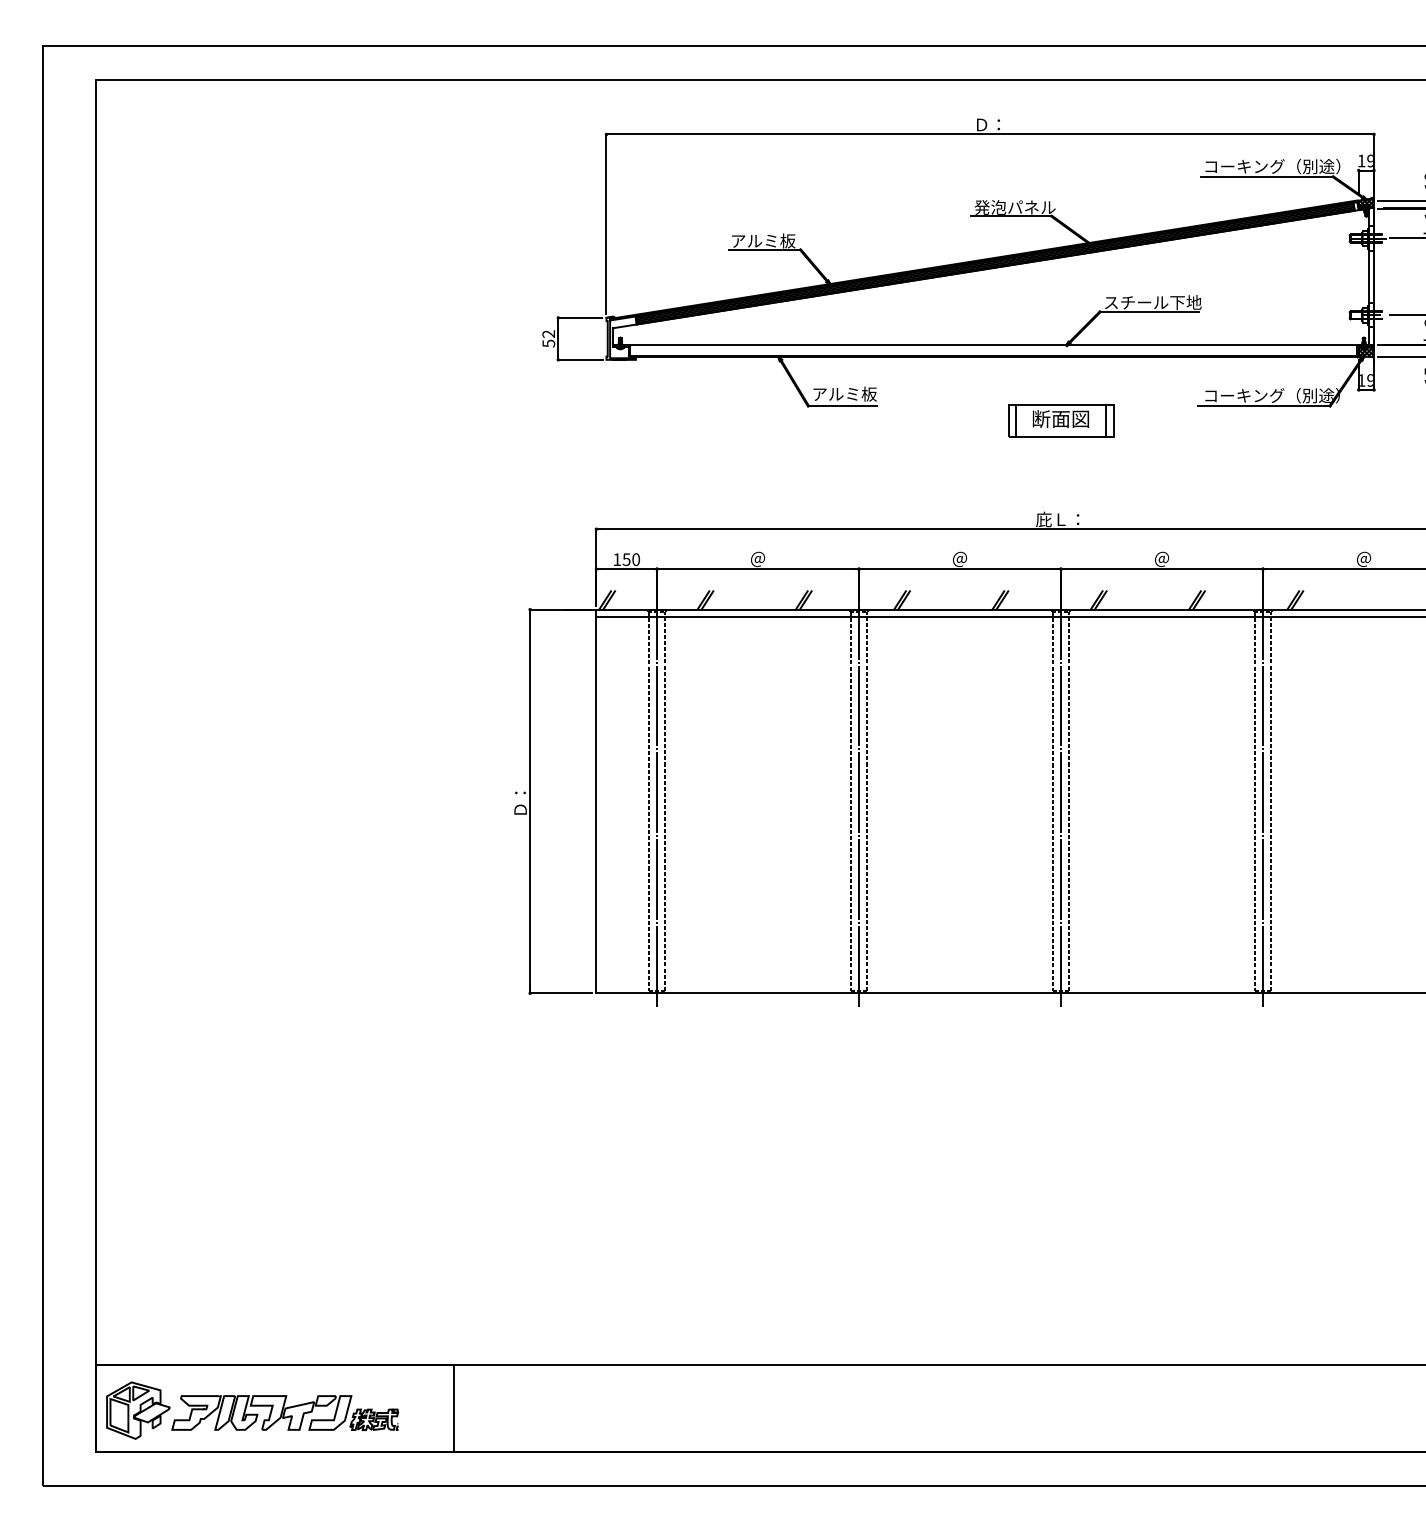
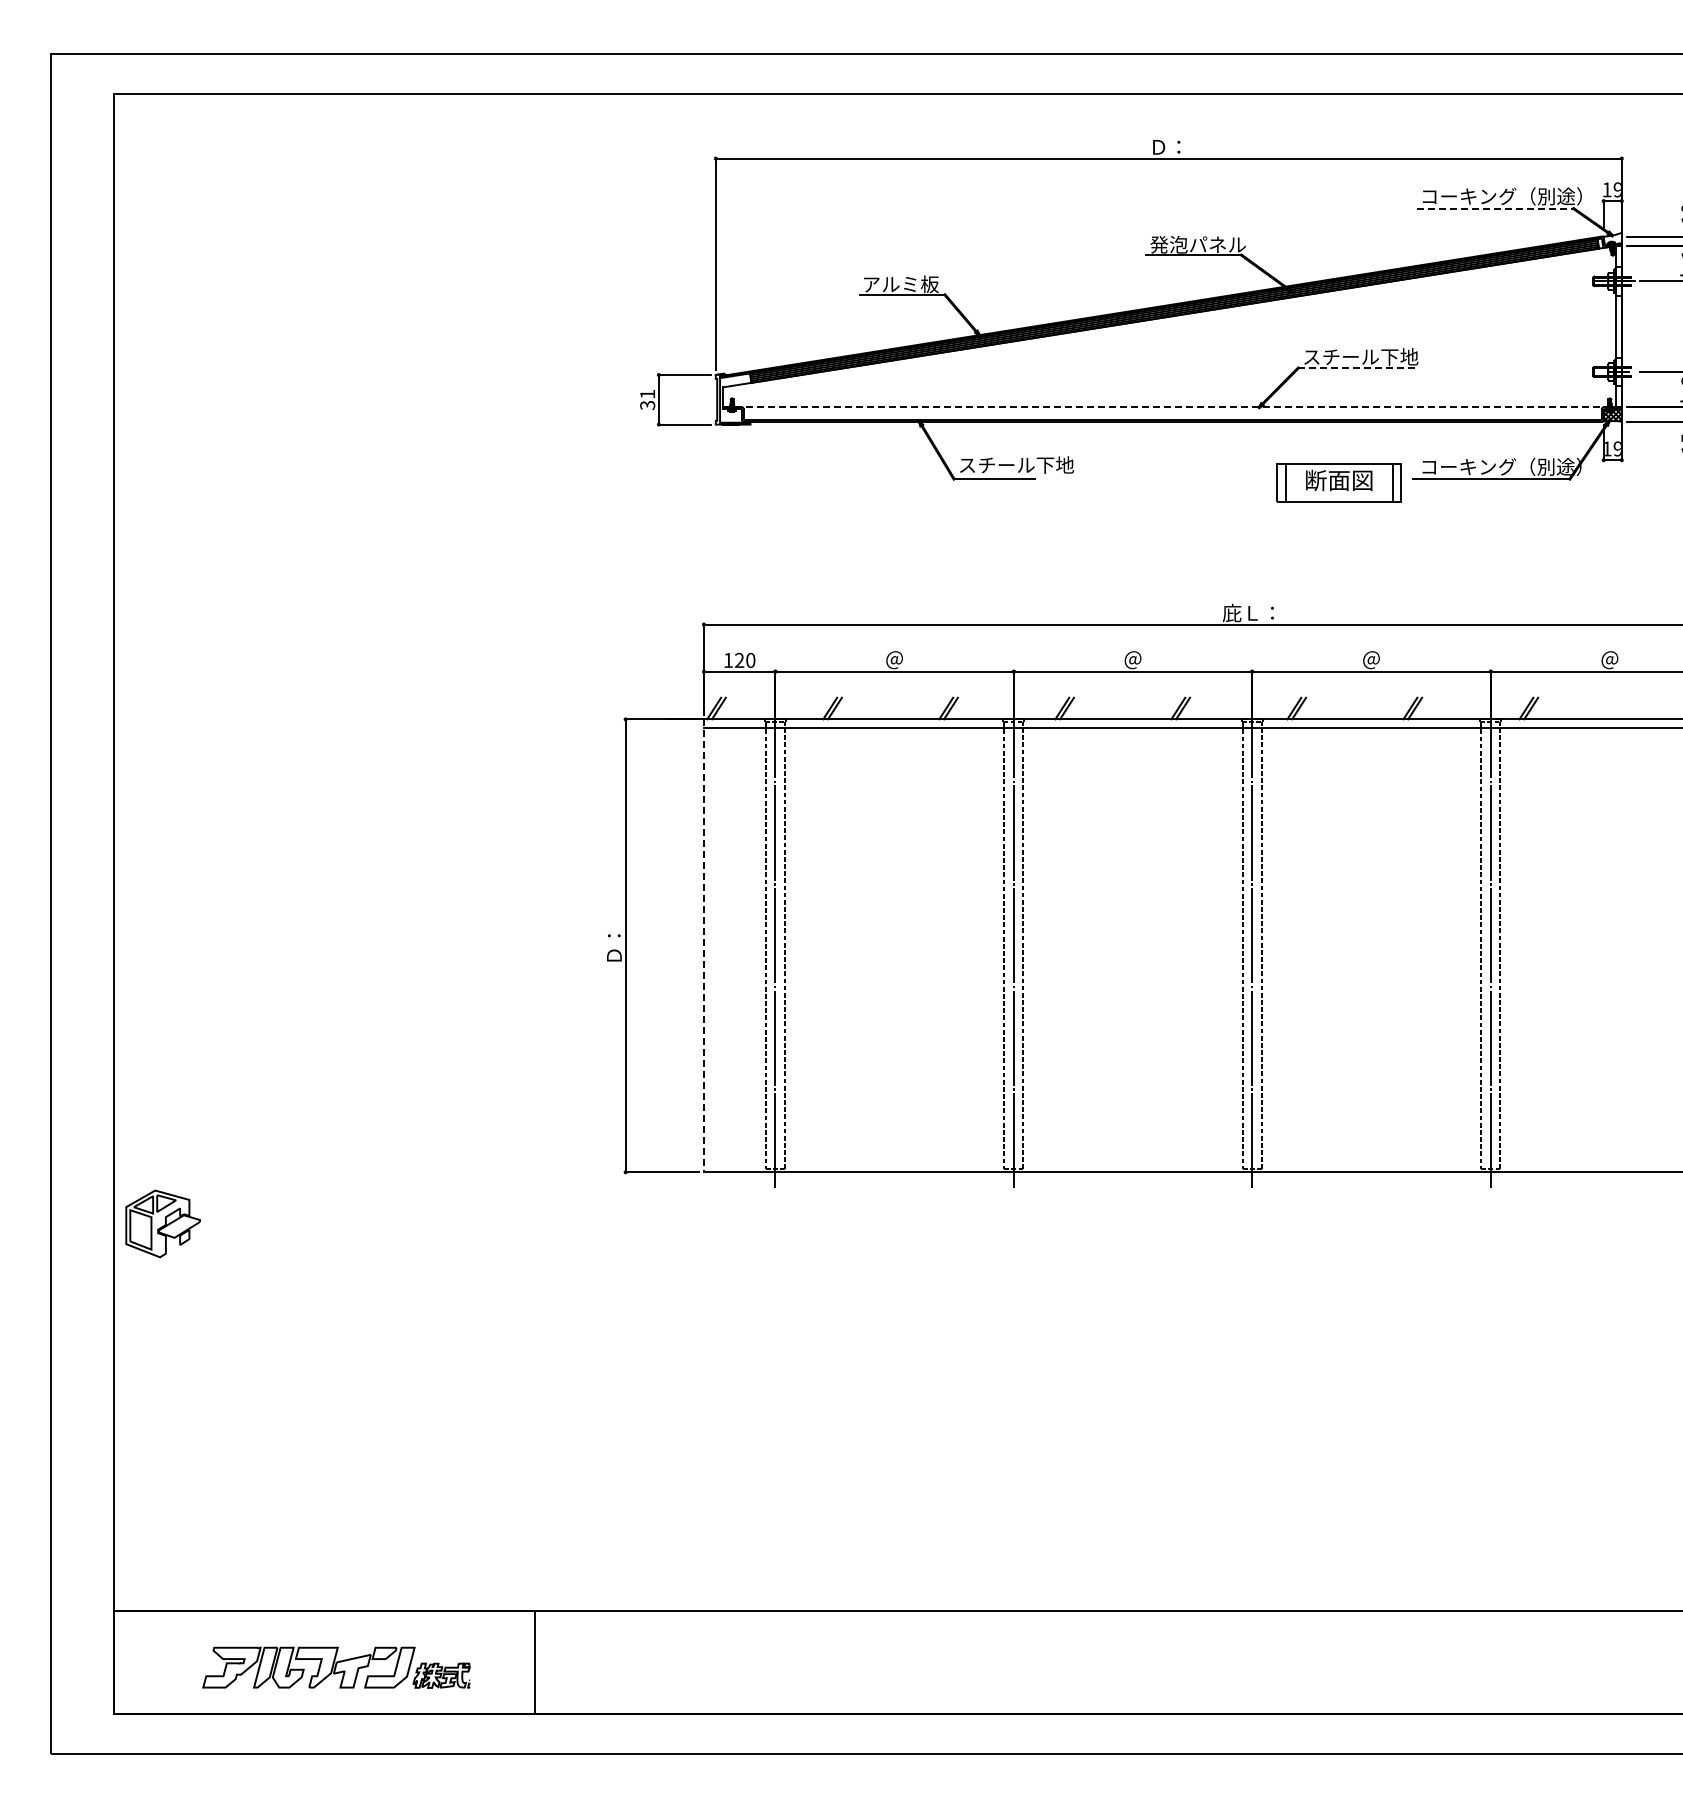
line: (1267, 176) -> (1495, 208), solid -> dashed
hatch: (1366, 201) -> (1612, 237), removed
line: (1150, 312) -> (1357, 368), solid -> dashed
text: (548, 338) -> (647, 399), 52 -> 31
line: (993, 345) -> (1172, 407), solid -> dashed
text: (861, 393) -> (1016, 464), アルミ板 -> スチール下地
part: (1060, 420) -> (1338, 482), moved
text: (626, 559) -> (739, 660), 150 -> 120
line: (596, 801) -> (703, 945), solid -> dashed
part: (137, 1410) -> (162, 1223), moved

